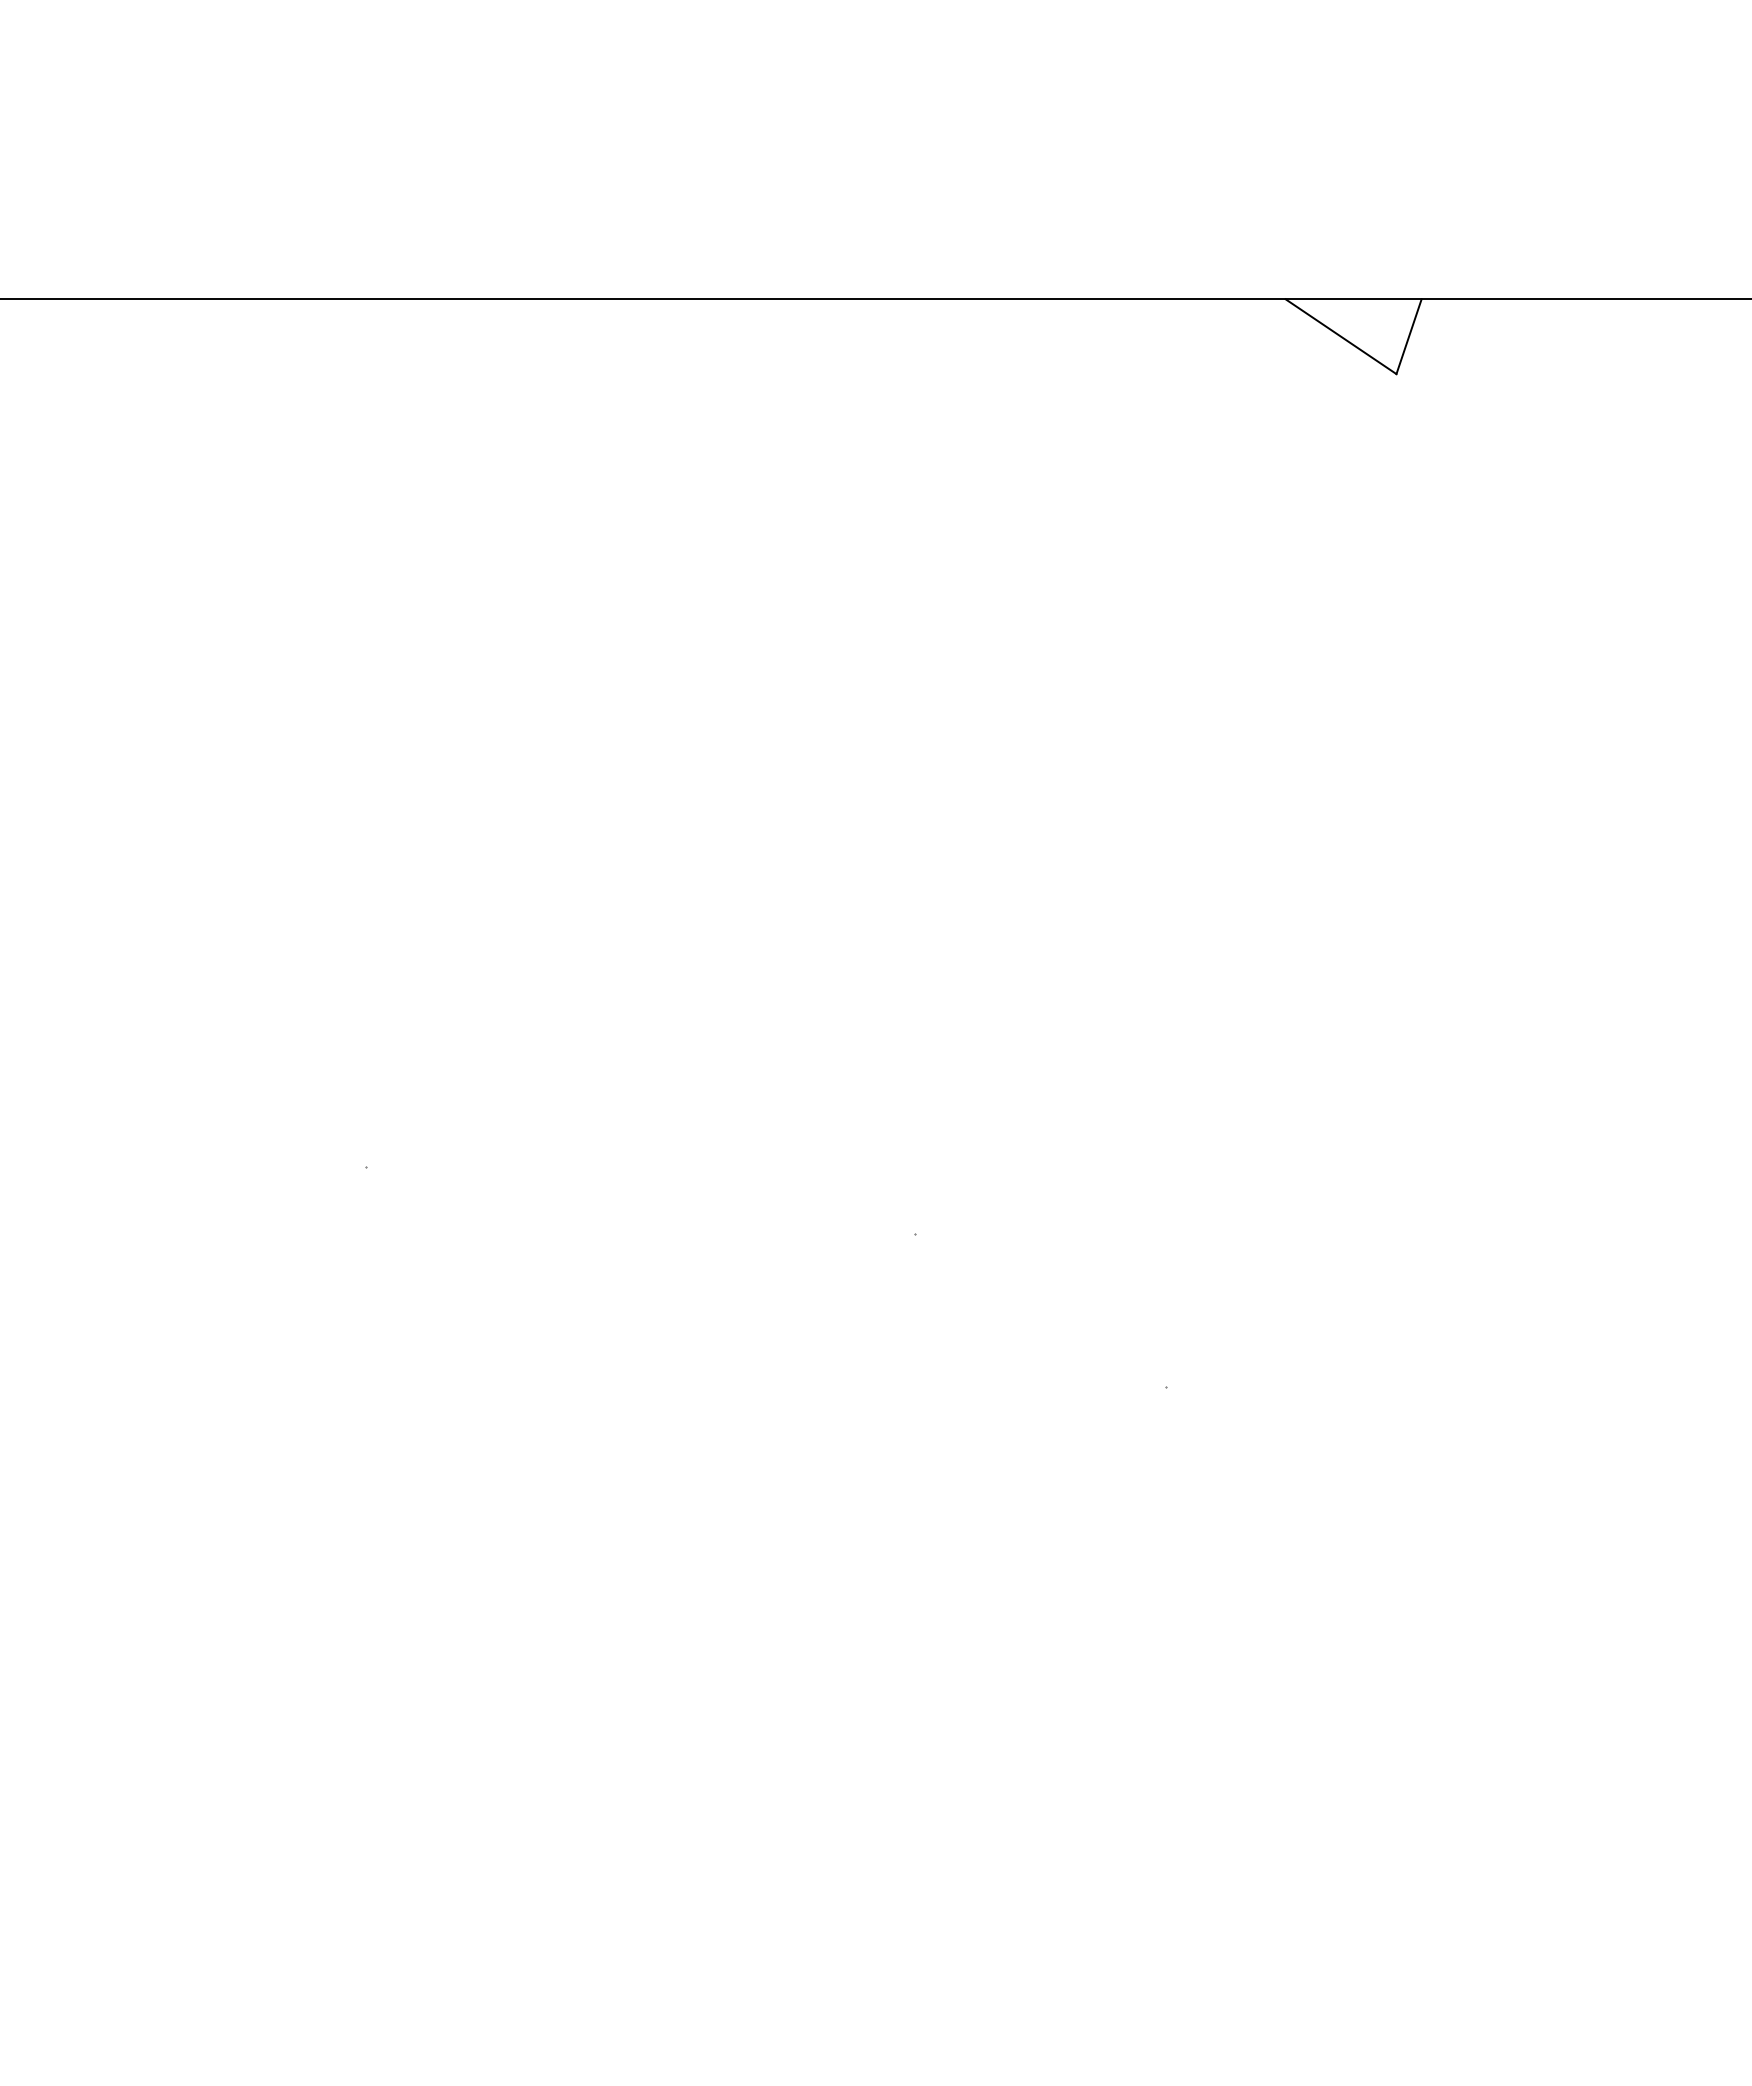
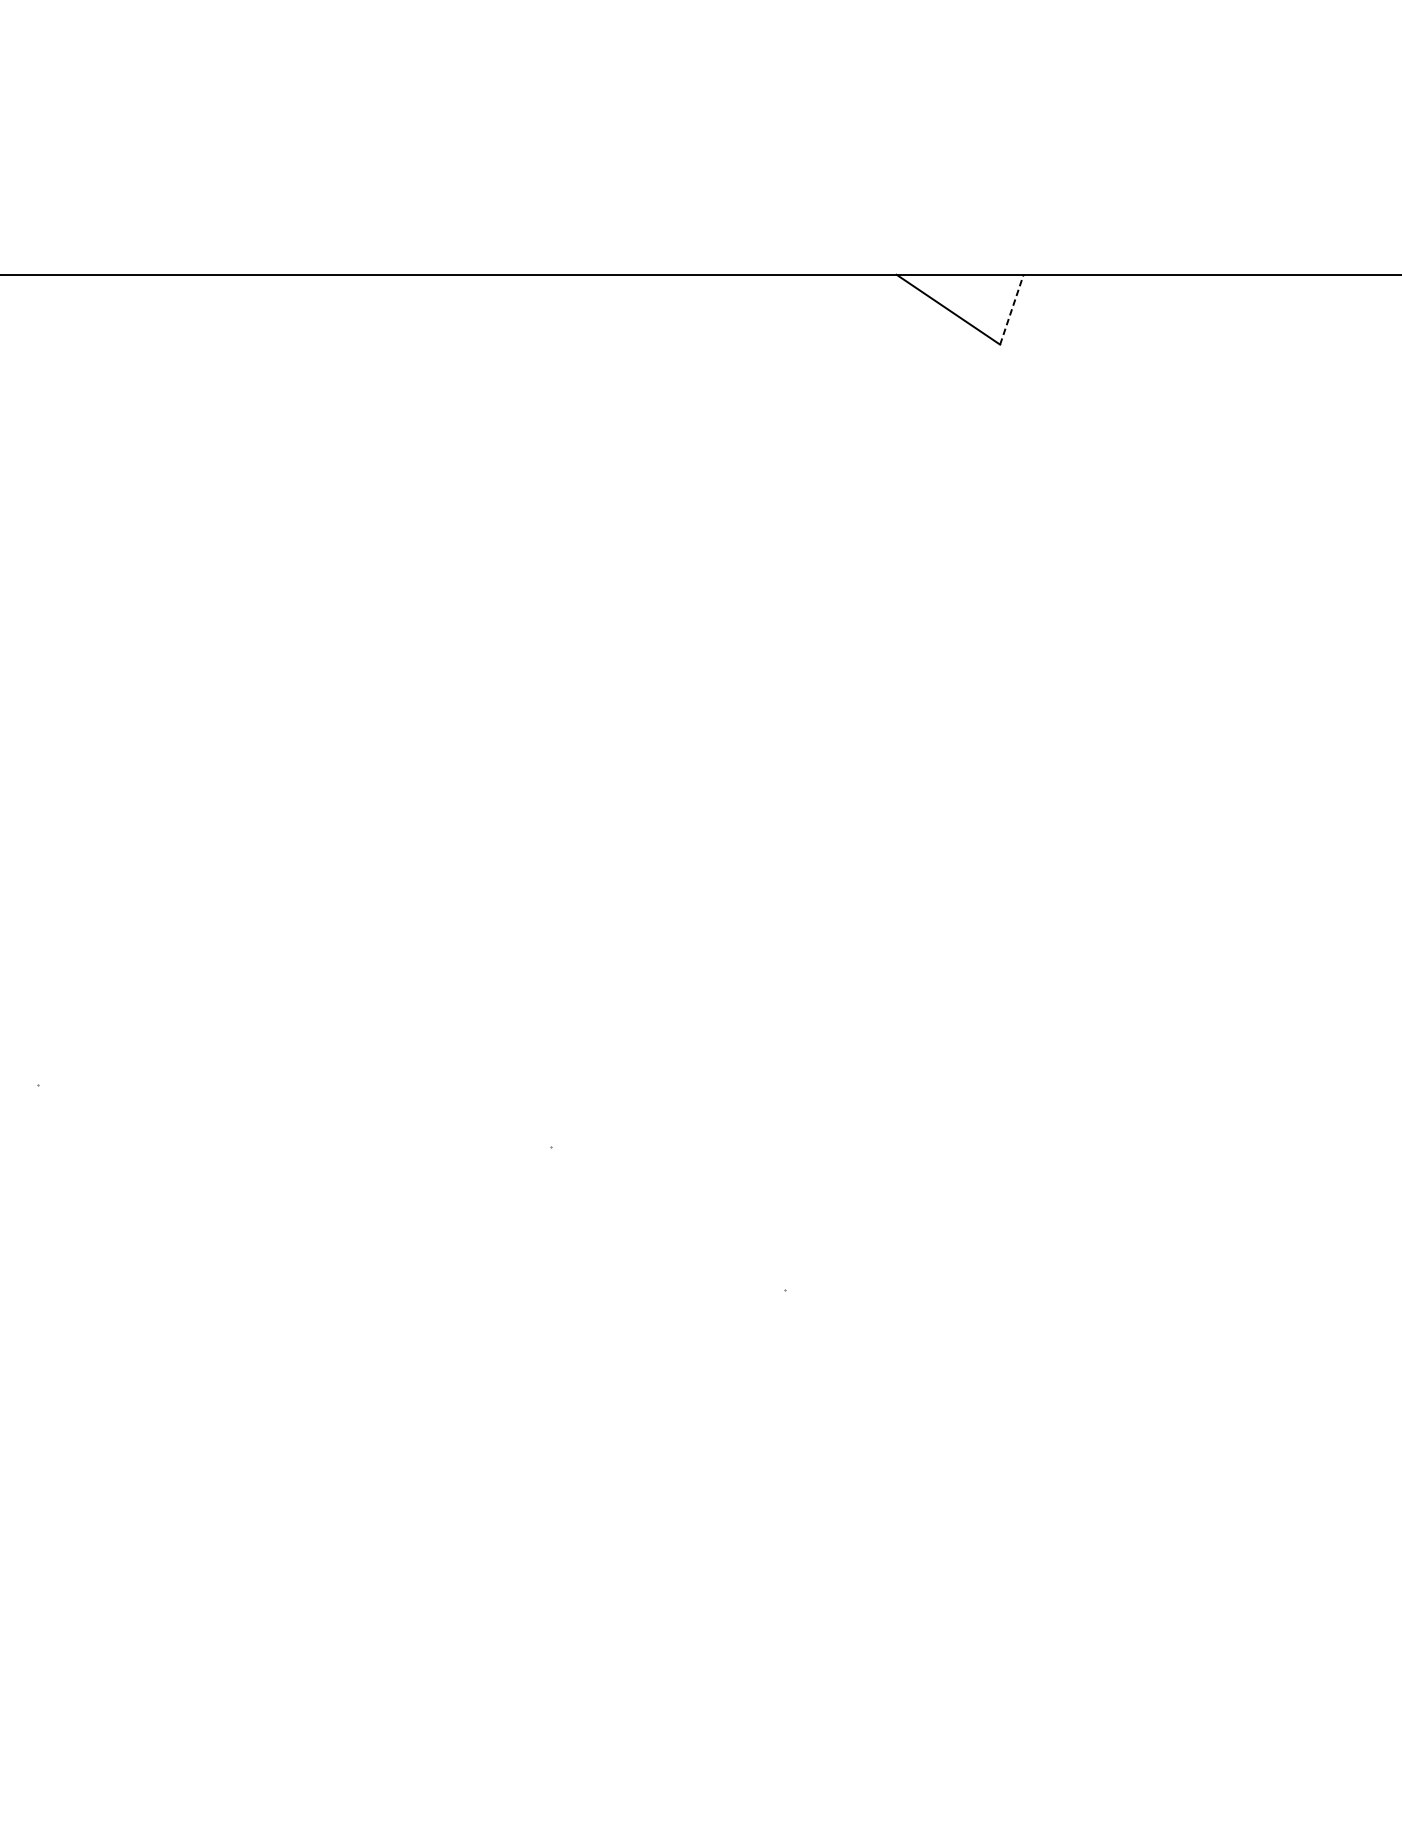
line: (1409, 336) -> (1012, 309), solid -> dashed

